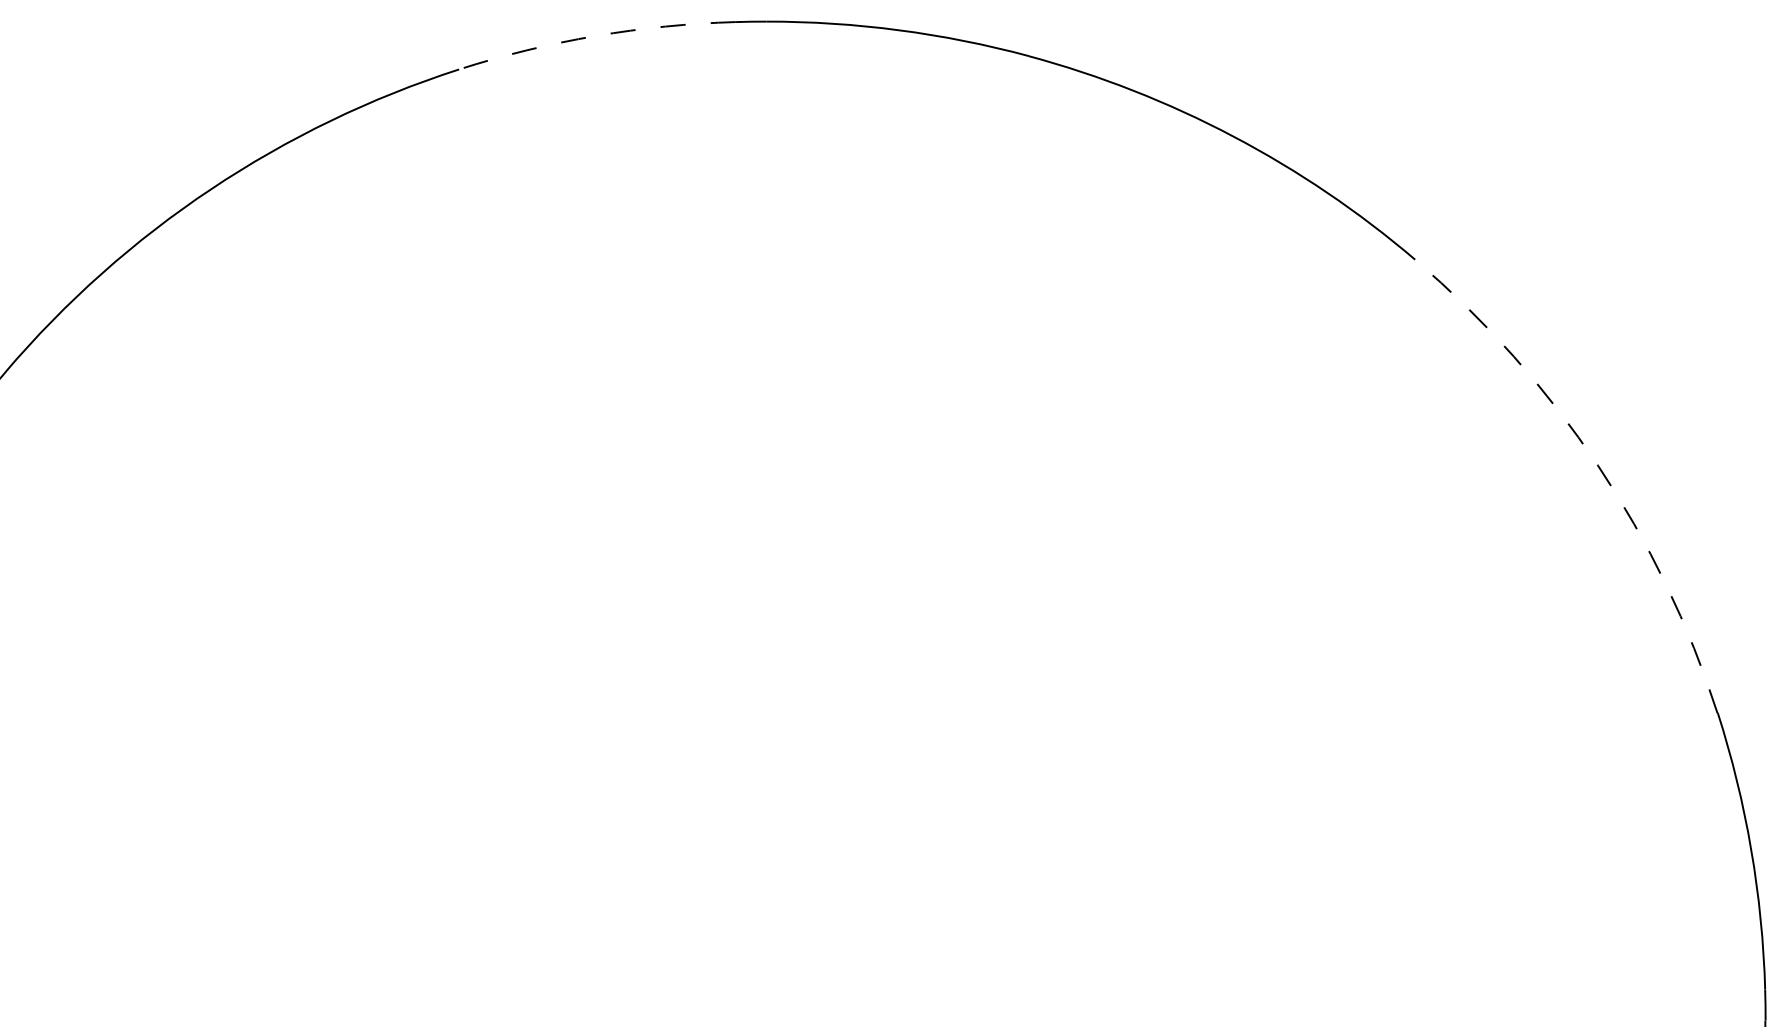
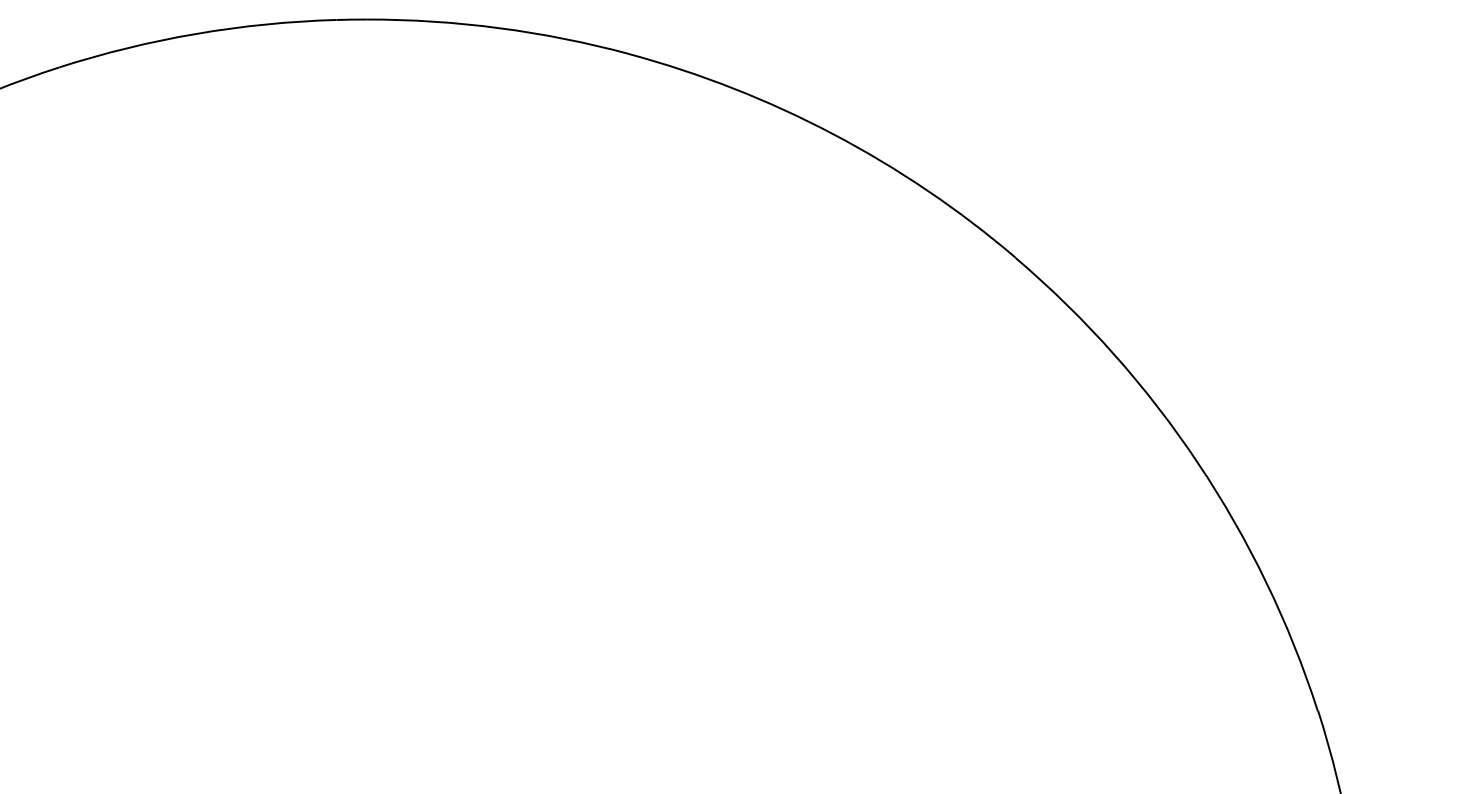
arc: (595, 36) -> (195, 34), dashed -> solid
arc: (1597, 465) -> (1197, 463), dashed -> solid

